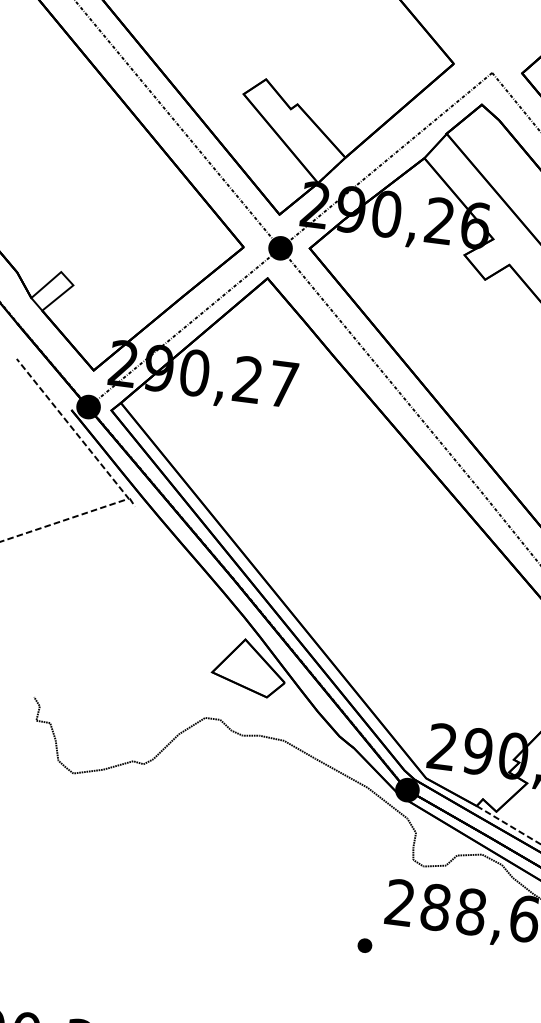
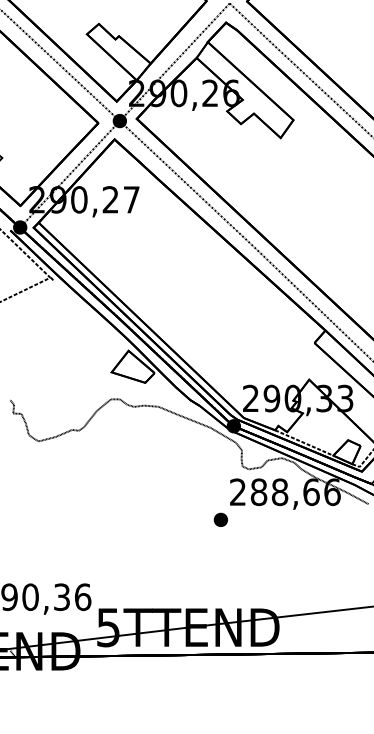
part: (364, 945) -> (220, 519), size x1.67

